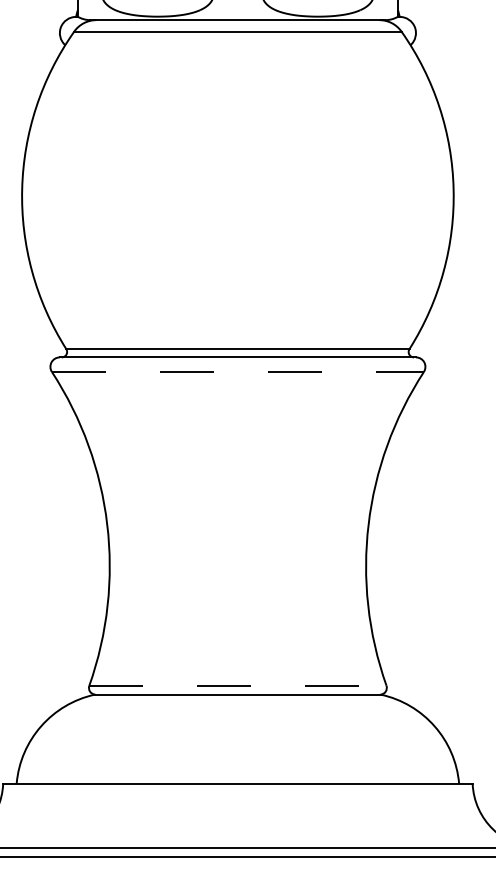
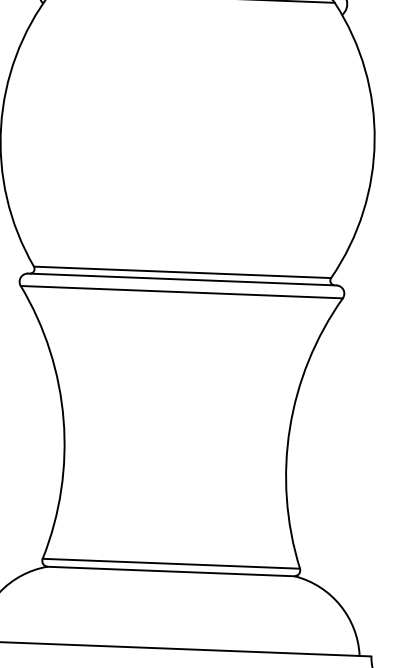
line: (237, 372) -> (181, 292), dashed -> solid
line: (237, 685) -> (171, 563), dashed -> solid

